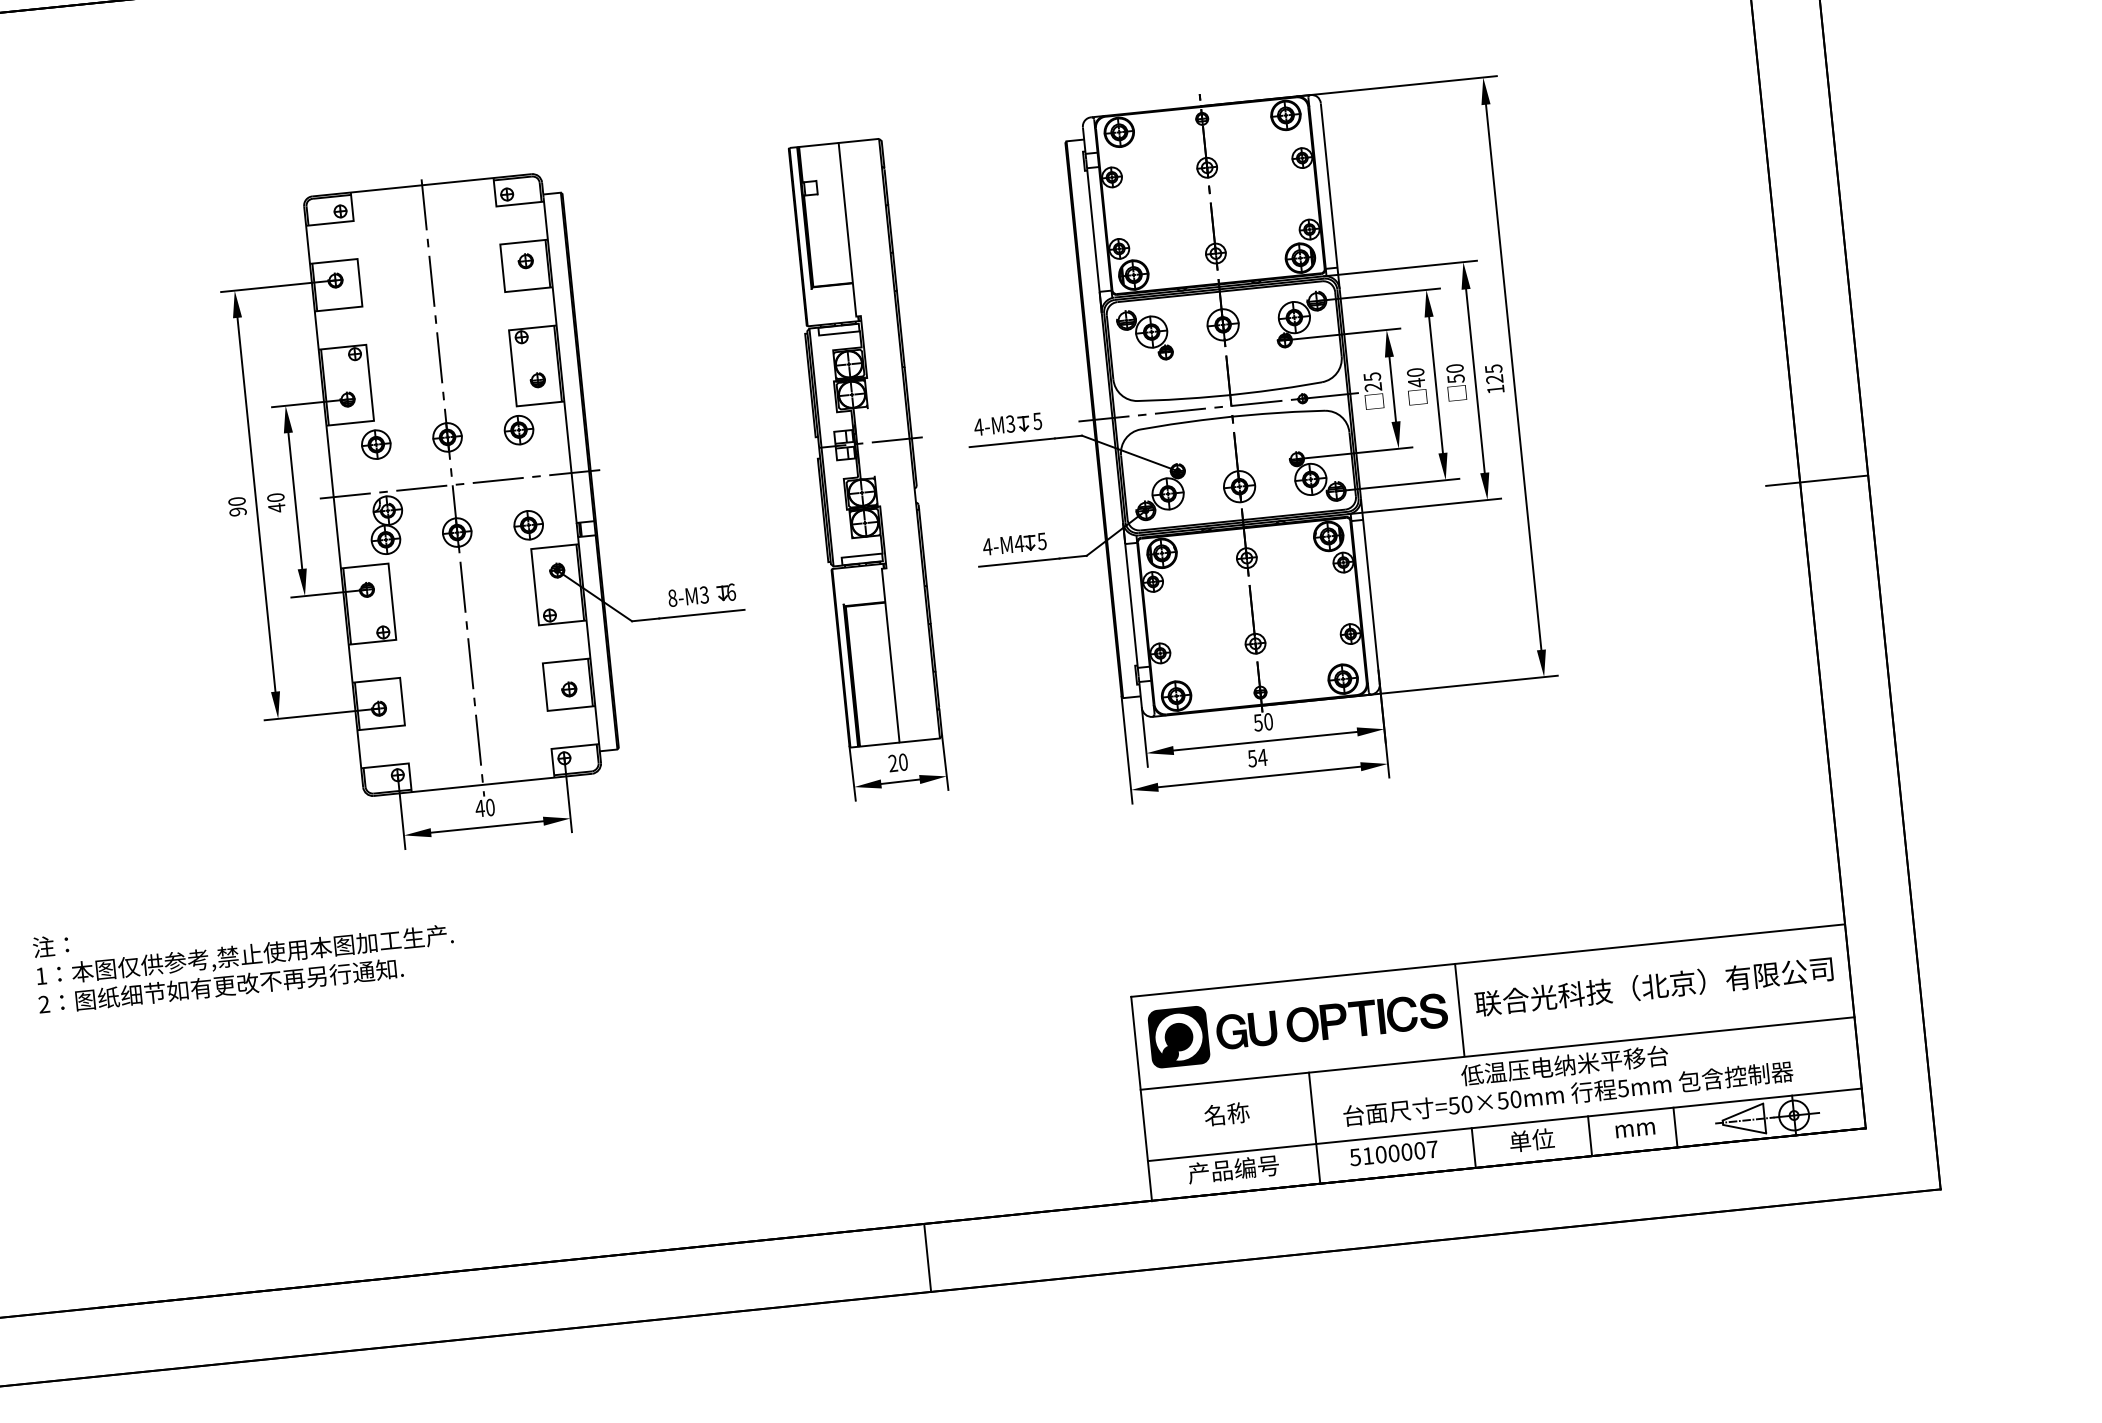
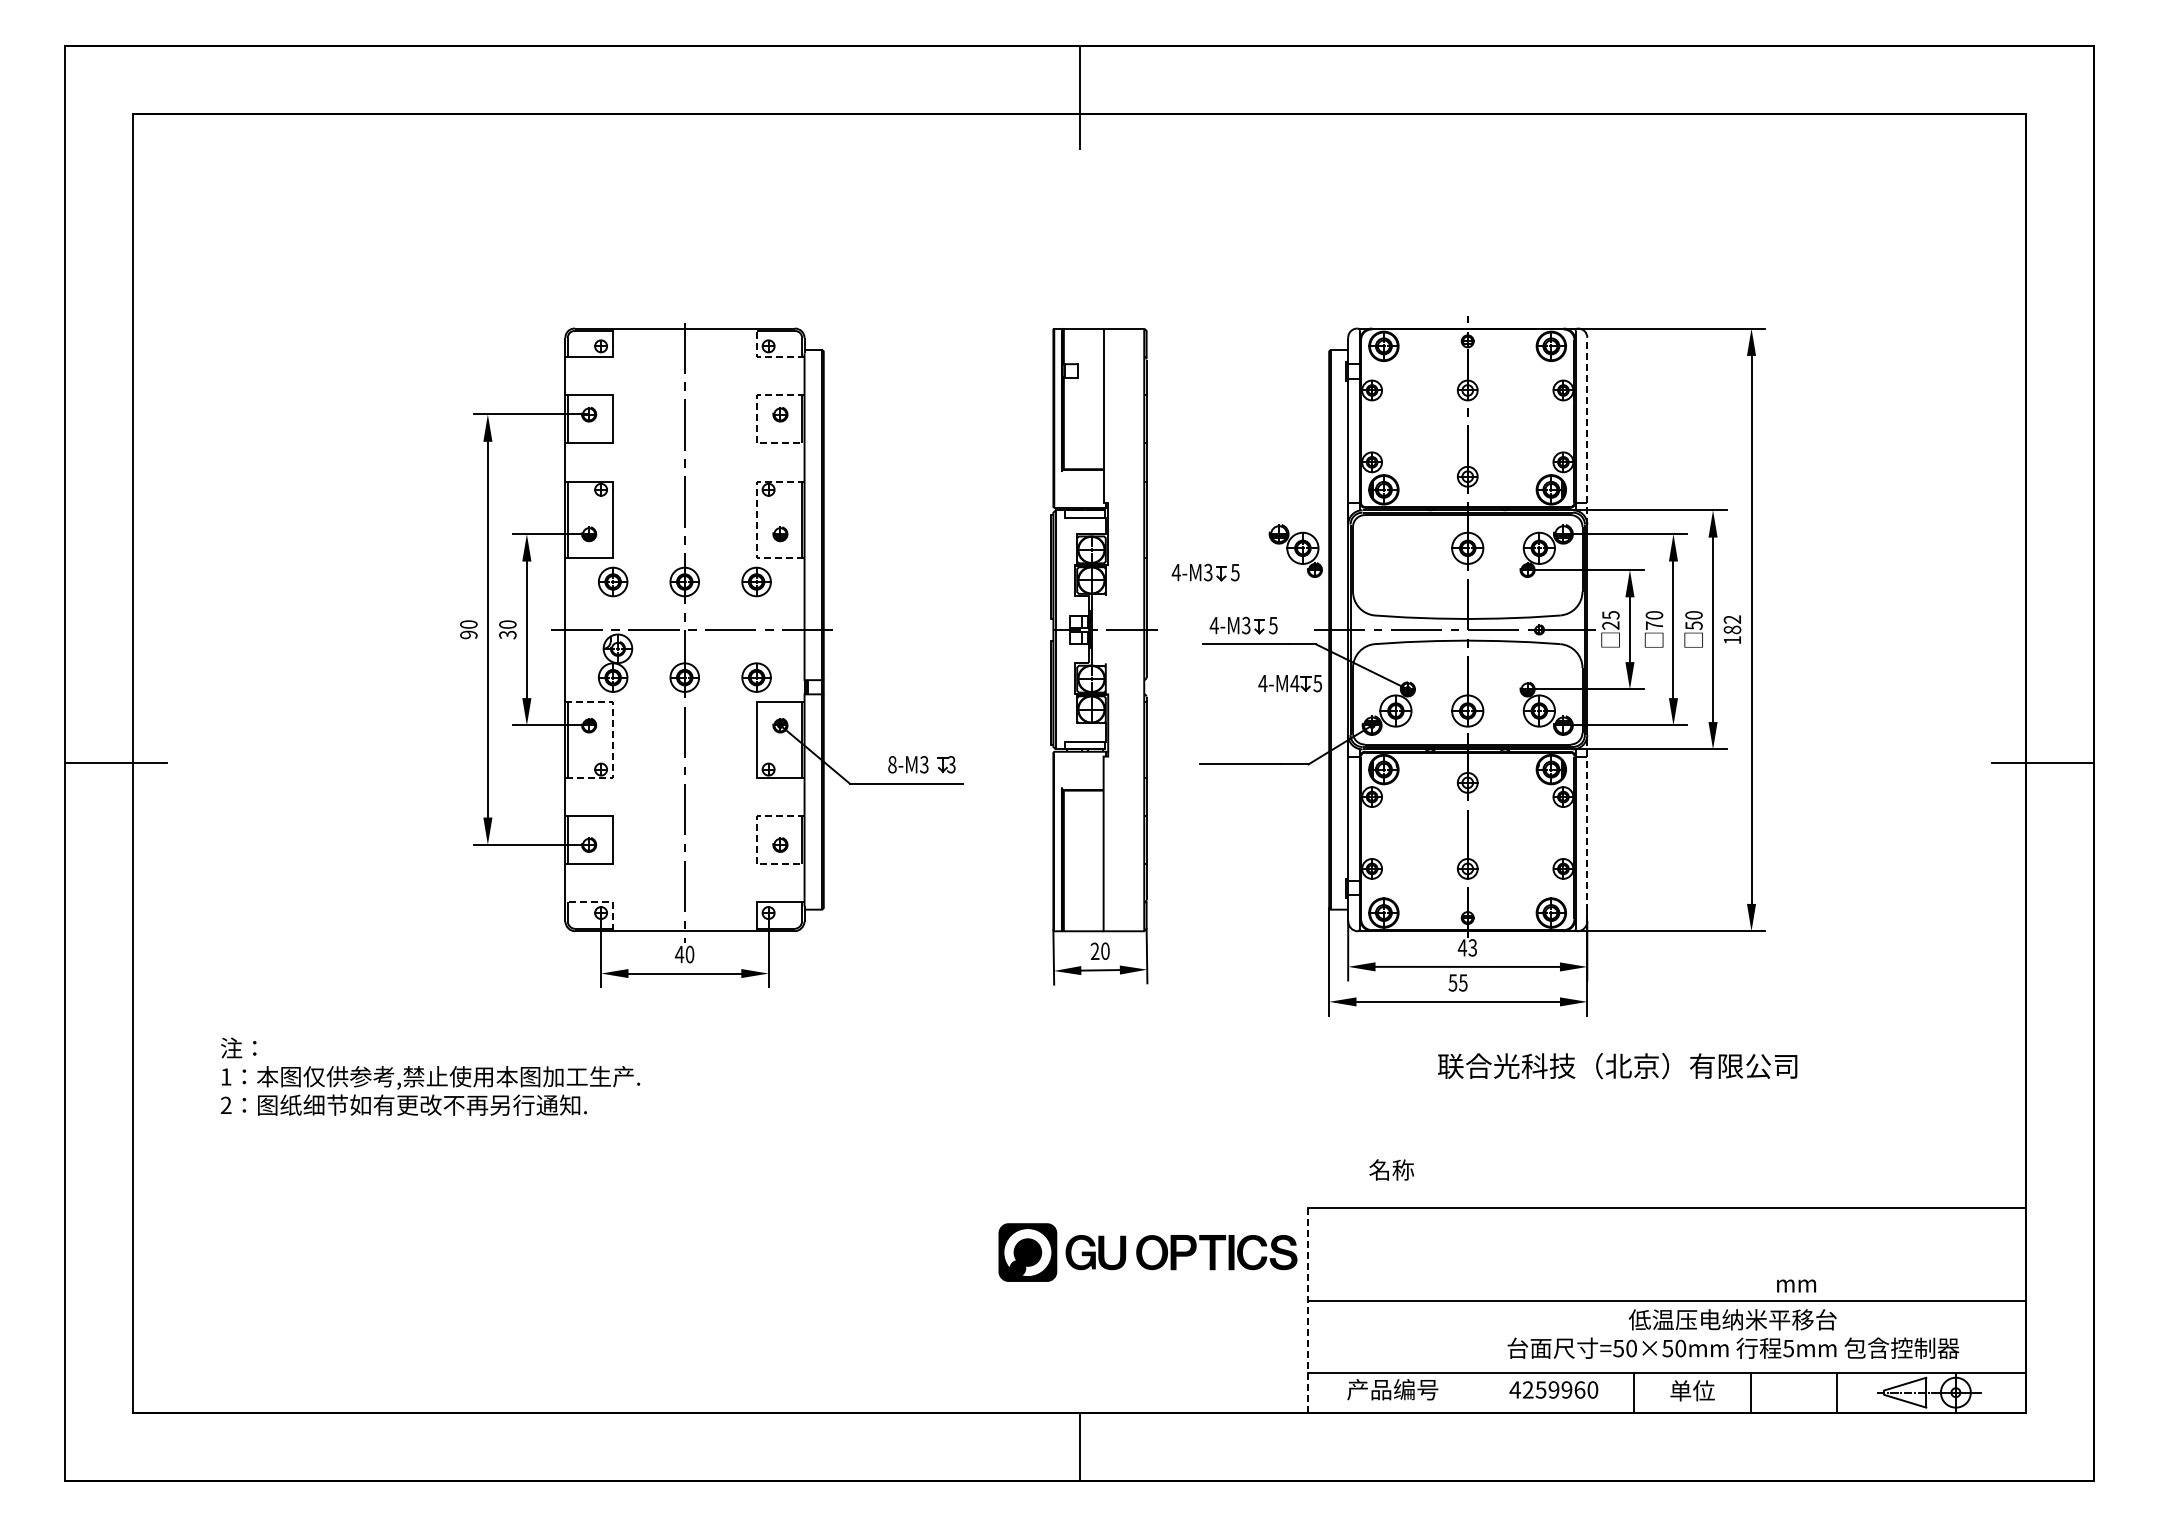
line: (1330, 196) -> (1587, 431), solid -> dashed
line: (505, 205) -> (765, 357), solid -> dashed
line: (502, 268) -> (756, 419), solid -> dashed
part: (1144, 334) -> (1295, 550), moved
line: (512, 368) -> (756, 520), solid -> dashed
text: (1494, 373) -> (1732, 624), 125 -> 182
part: (964, 375) -> (1205, 572), added
text: (1416, 382) -> (1654, 625), 40 -> 70
text: (276, 507) -> (507, 634), 40 -> 30
part: (1013, 544) -> (1289, 683), moved
line: (1370, 590) -> (1587, 827), solid -> dashed
text: (731, 592) -> (951, 764), 6 -> 3
line: (392, 602) -> (613, 740), solid -> dashed
line: (545, 687) -> (756, 840), solid -> dashed
text: (1263, 721) -> (1467, 947), 50 -> 43
text: (1261, 757) -> (1462, 982), 54 -> 55
line: (400, 764) -> (604, 902), solid -> dashed
text: (1654, 986) -> (1617, 1066), moved
line: (1459, 1009) -> (1633, 1253), removed
part: (1298, 1024) -> (1147, 1252), moved
line: (1141, 1099) -> (1308, 1310), solid -> dashed
text: (1226, 1113) -> (1391, 1169), moved
line: (1314, 1127) -> (1477, 1356), removed
text: (1635, 1129) -> (1796, 1285), moved
text: (1393, 1153) -> (1553, 1389), 5100007 -> 4259960

